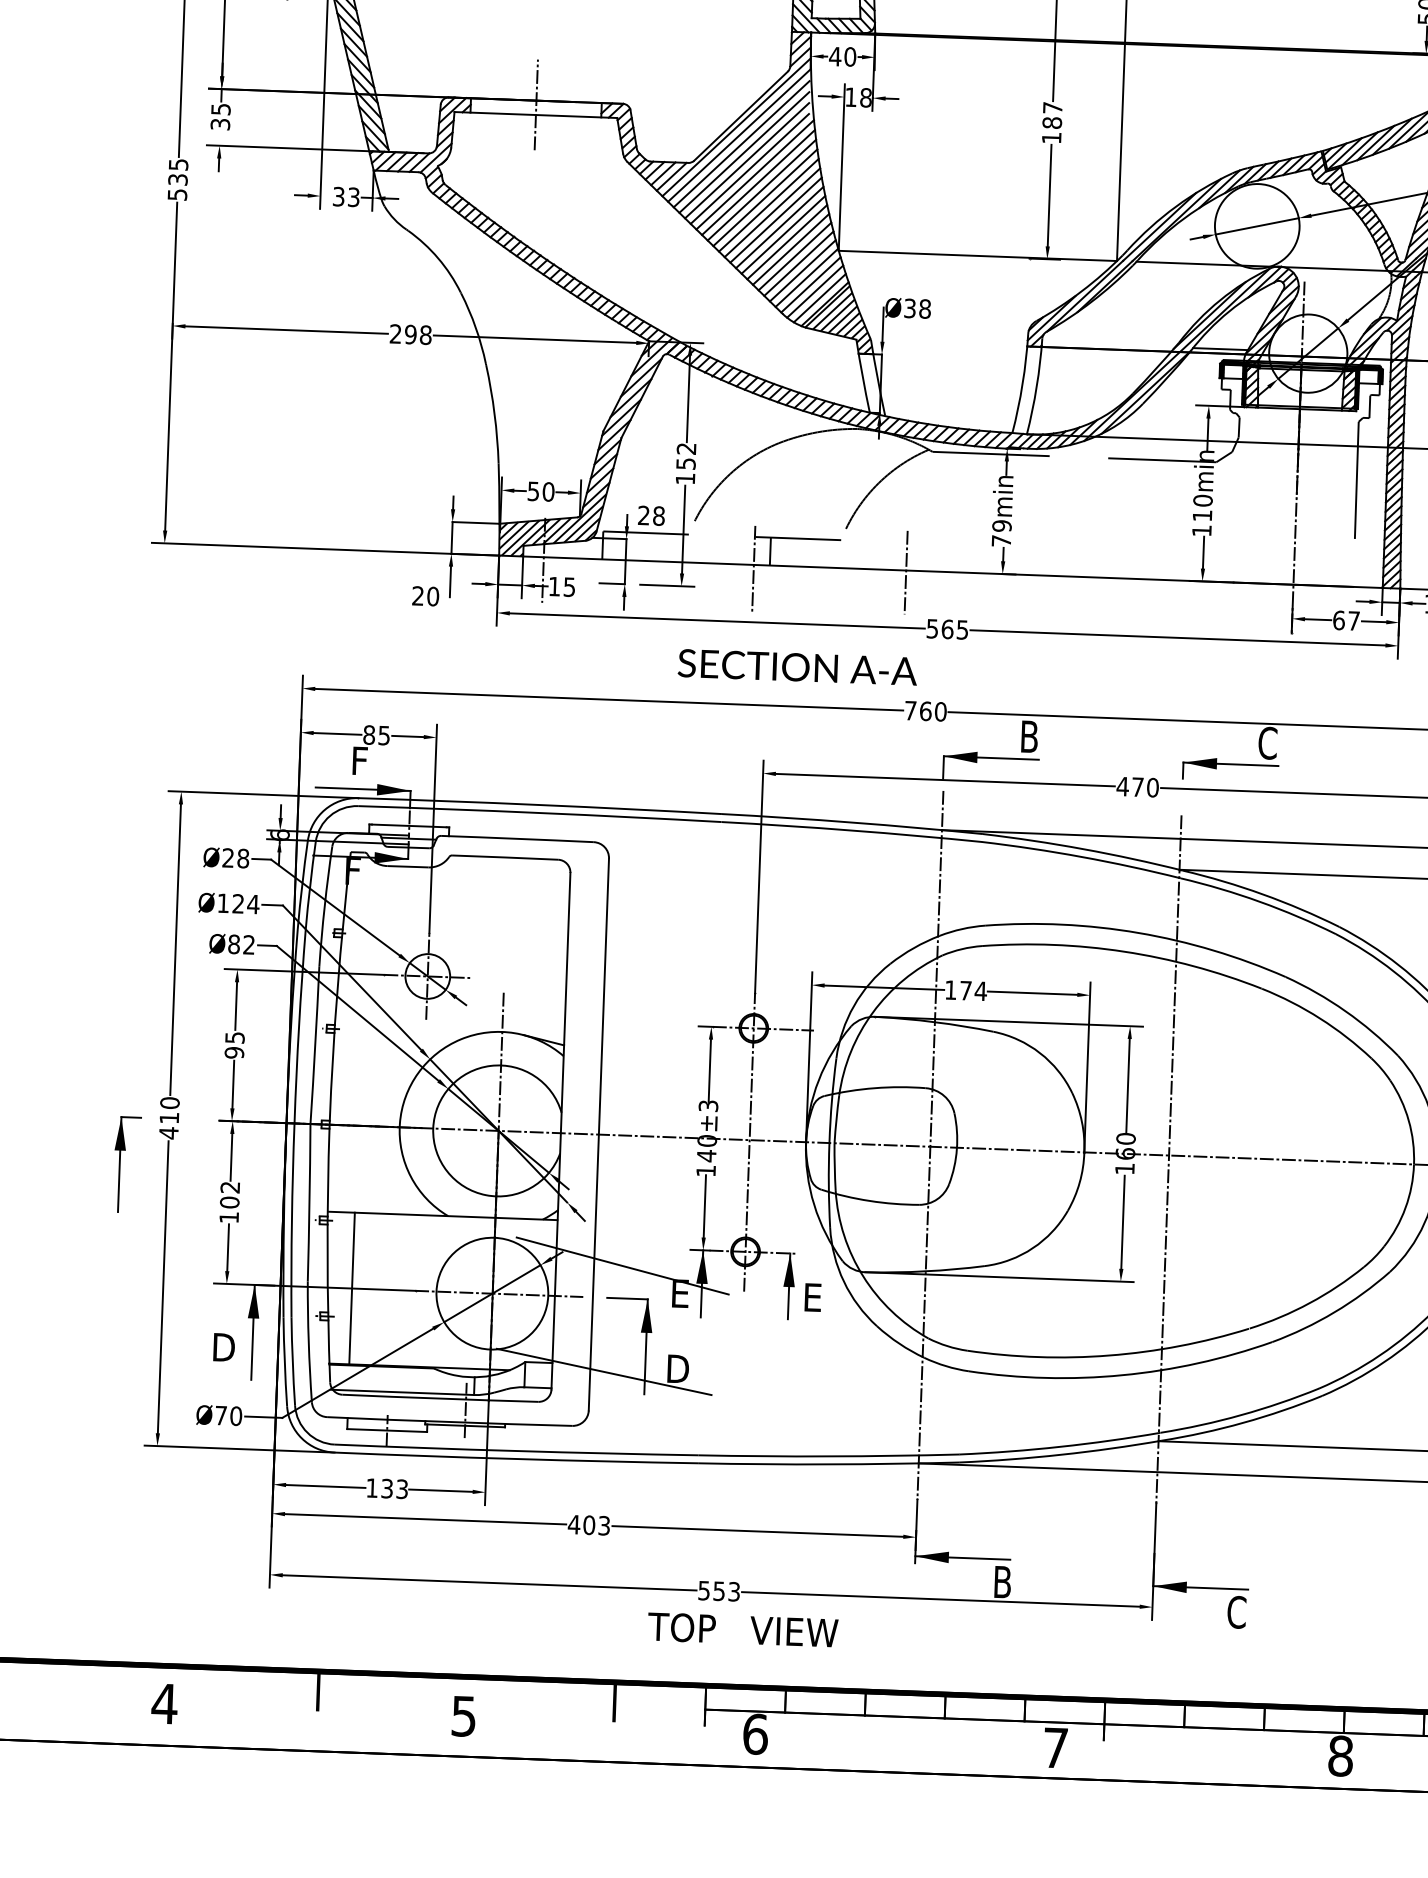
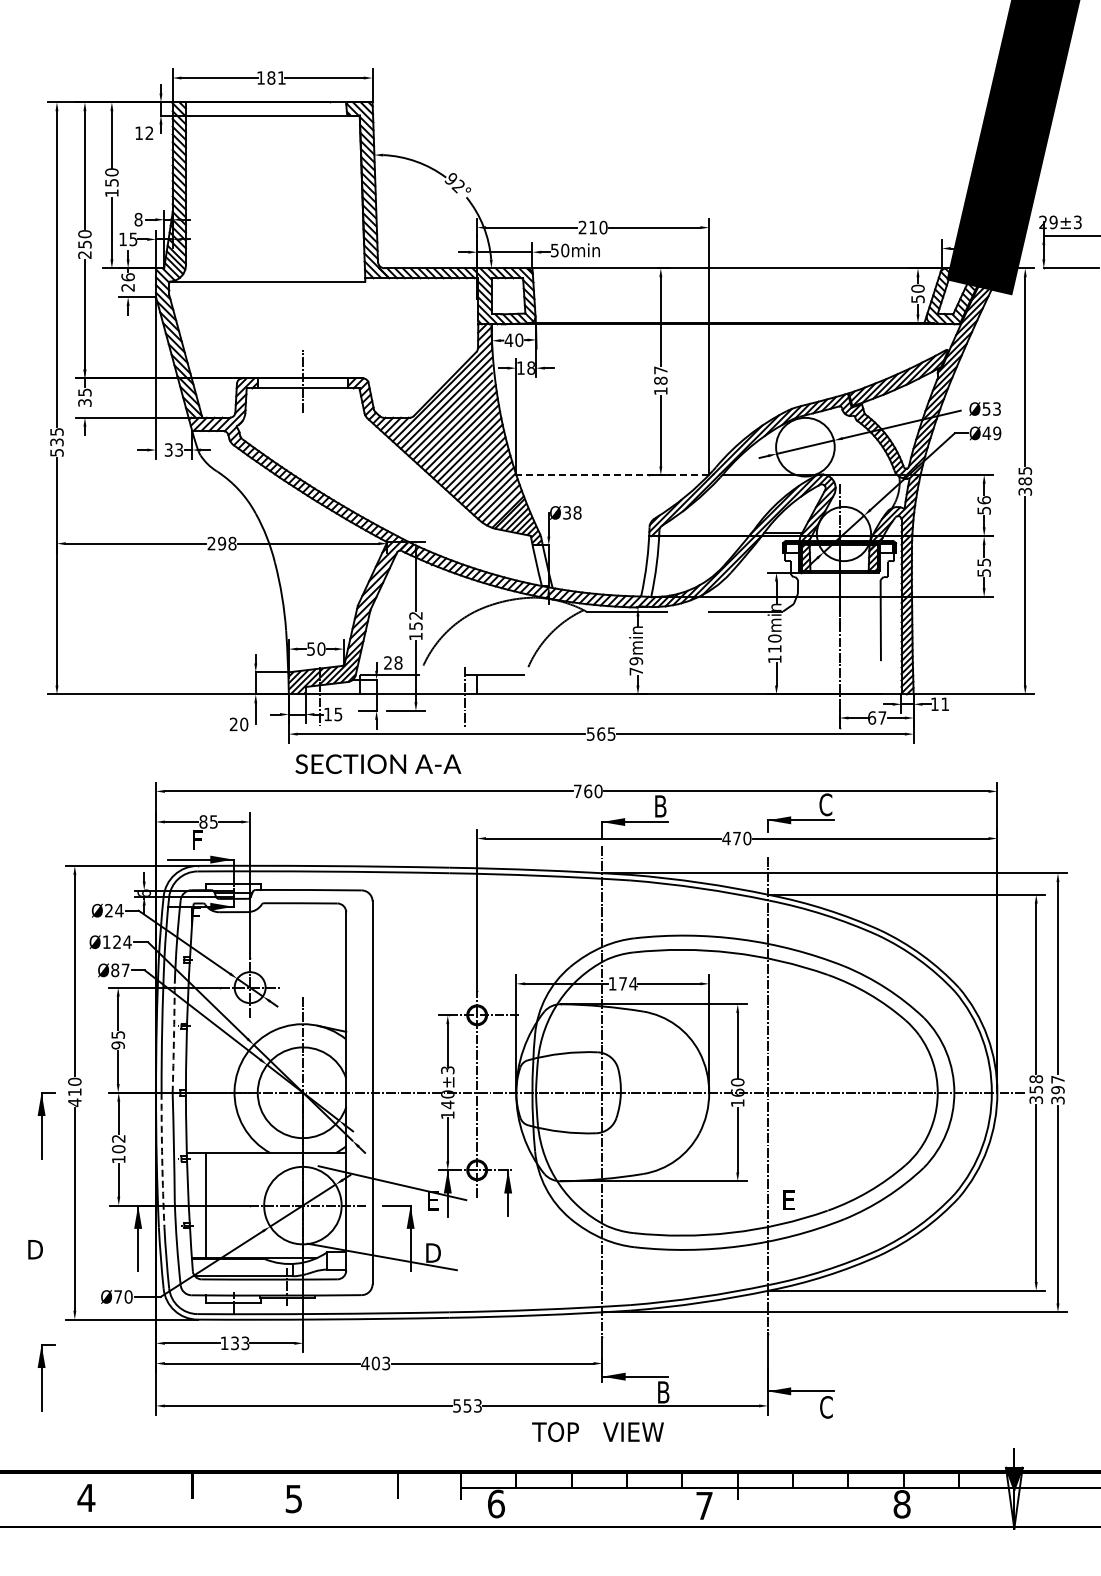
line: (977, 255) -> (612, 474), solid -> dashed
line: (906, 572) -> (571, 695), removed
text: (797, 666) -> (378, 763), moved
text: (243, 858) -> (119, 910), Ø28 -> Ø24
text: (248, 943) -> (125, 969), Ø82 -> Ø87
arc: (314, 1045) -> (173, 1038), solid -> dashed
arc: (292, 1221) -> (162, 1160), solid -> dashed
text: (812, 1296) -> (788, 1199), moved
text: (224, 1347) -> (35, 1249), moved
part: (113, 1528) -> (46, 1377), added
text: (742, 1630) -> (597, 1432), moved

